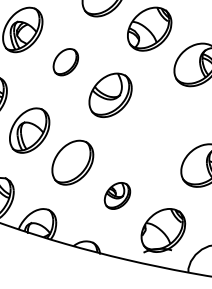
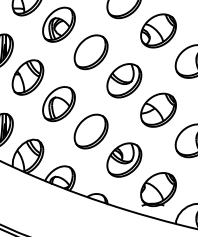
part: (65, 62) -> (90, 52), size x1.67
part: (156, 128) -> (158, 109), added
part: (117, 195) -> (124, 159), size x1.67

